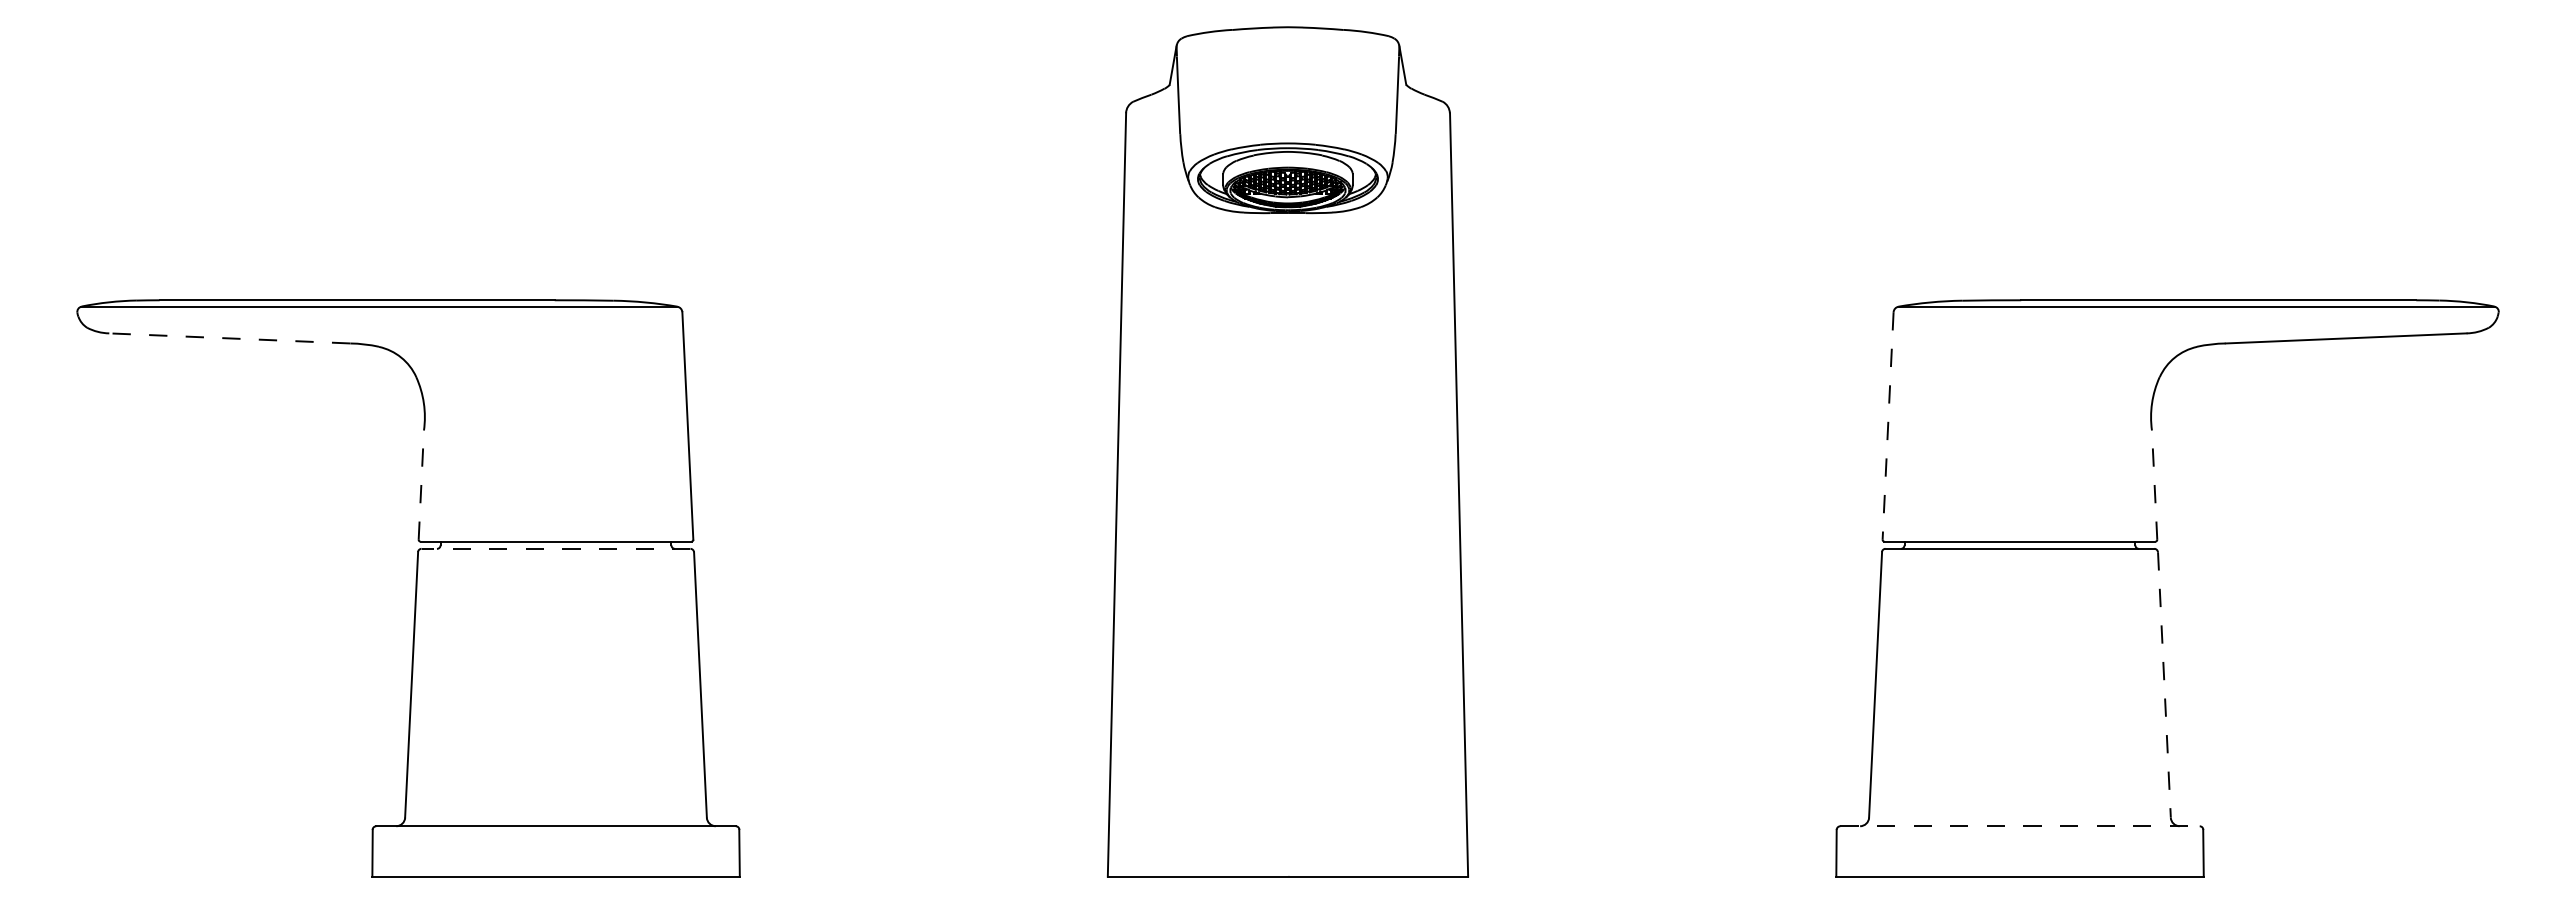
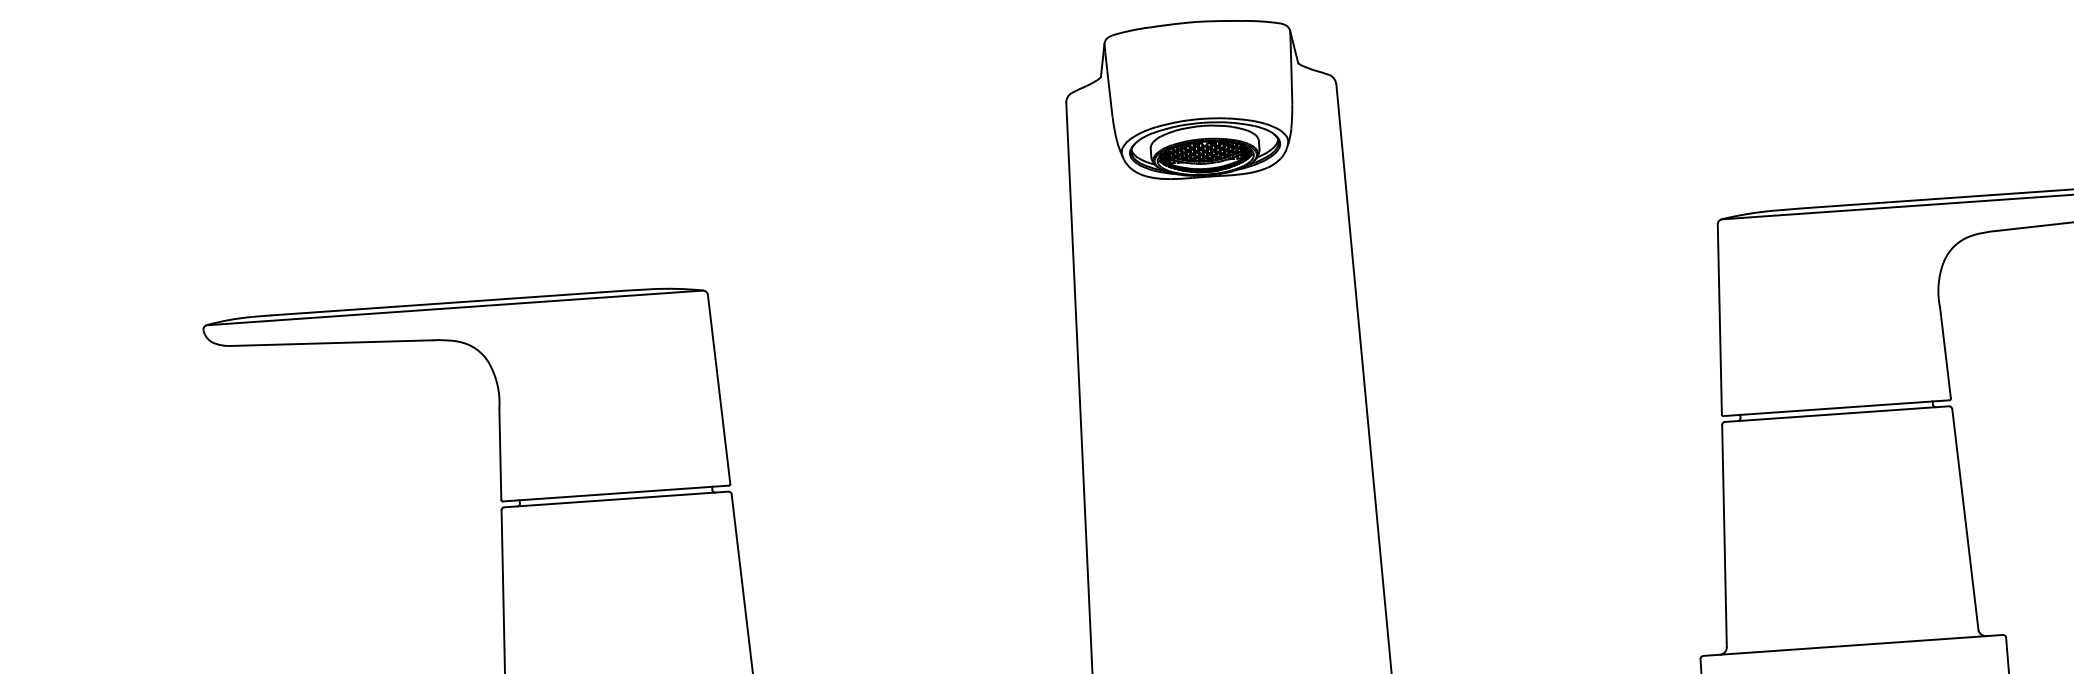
line: (229, 338) -> (331, 343), dashed -> solid
line: (1888, 425) -> (1720, 319), dashed -> solid
line: (421, 485) -> (500, 454), dashed -> solid
line: (2154, 485) -> (1945, 353), dashed -> solid
line: (555, 548) -> (615, 499), dashed -> solid
line: (2164, 684) -> (1965, 518), dashed -> solid
line: (2020, 826) -> (1853, 645), dashed -> solid

